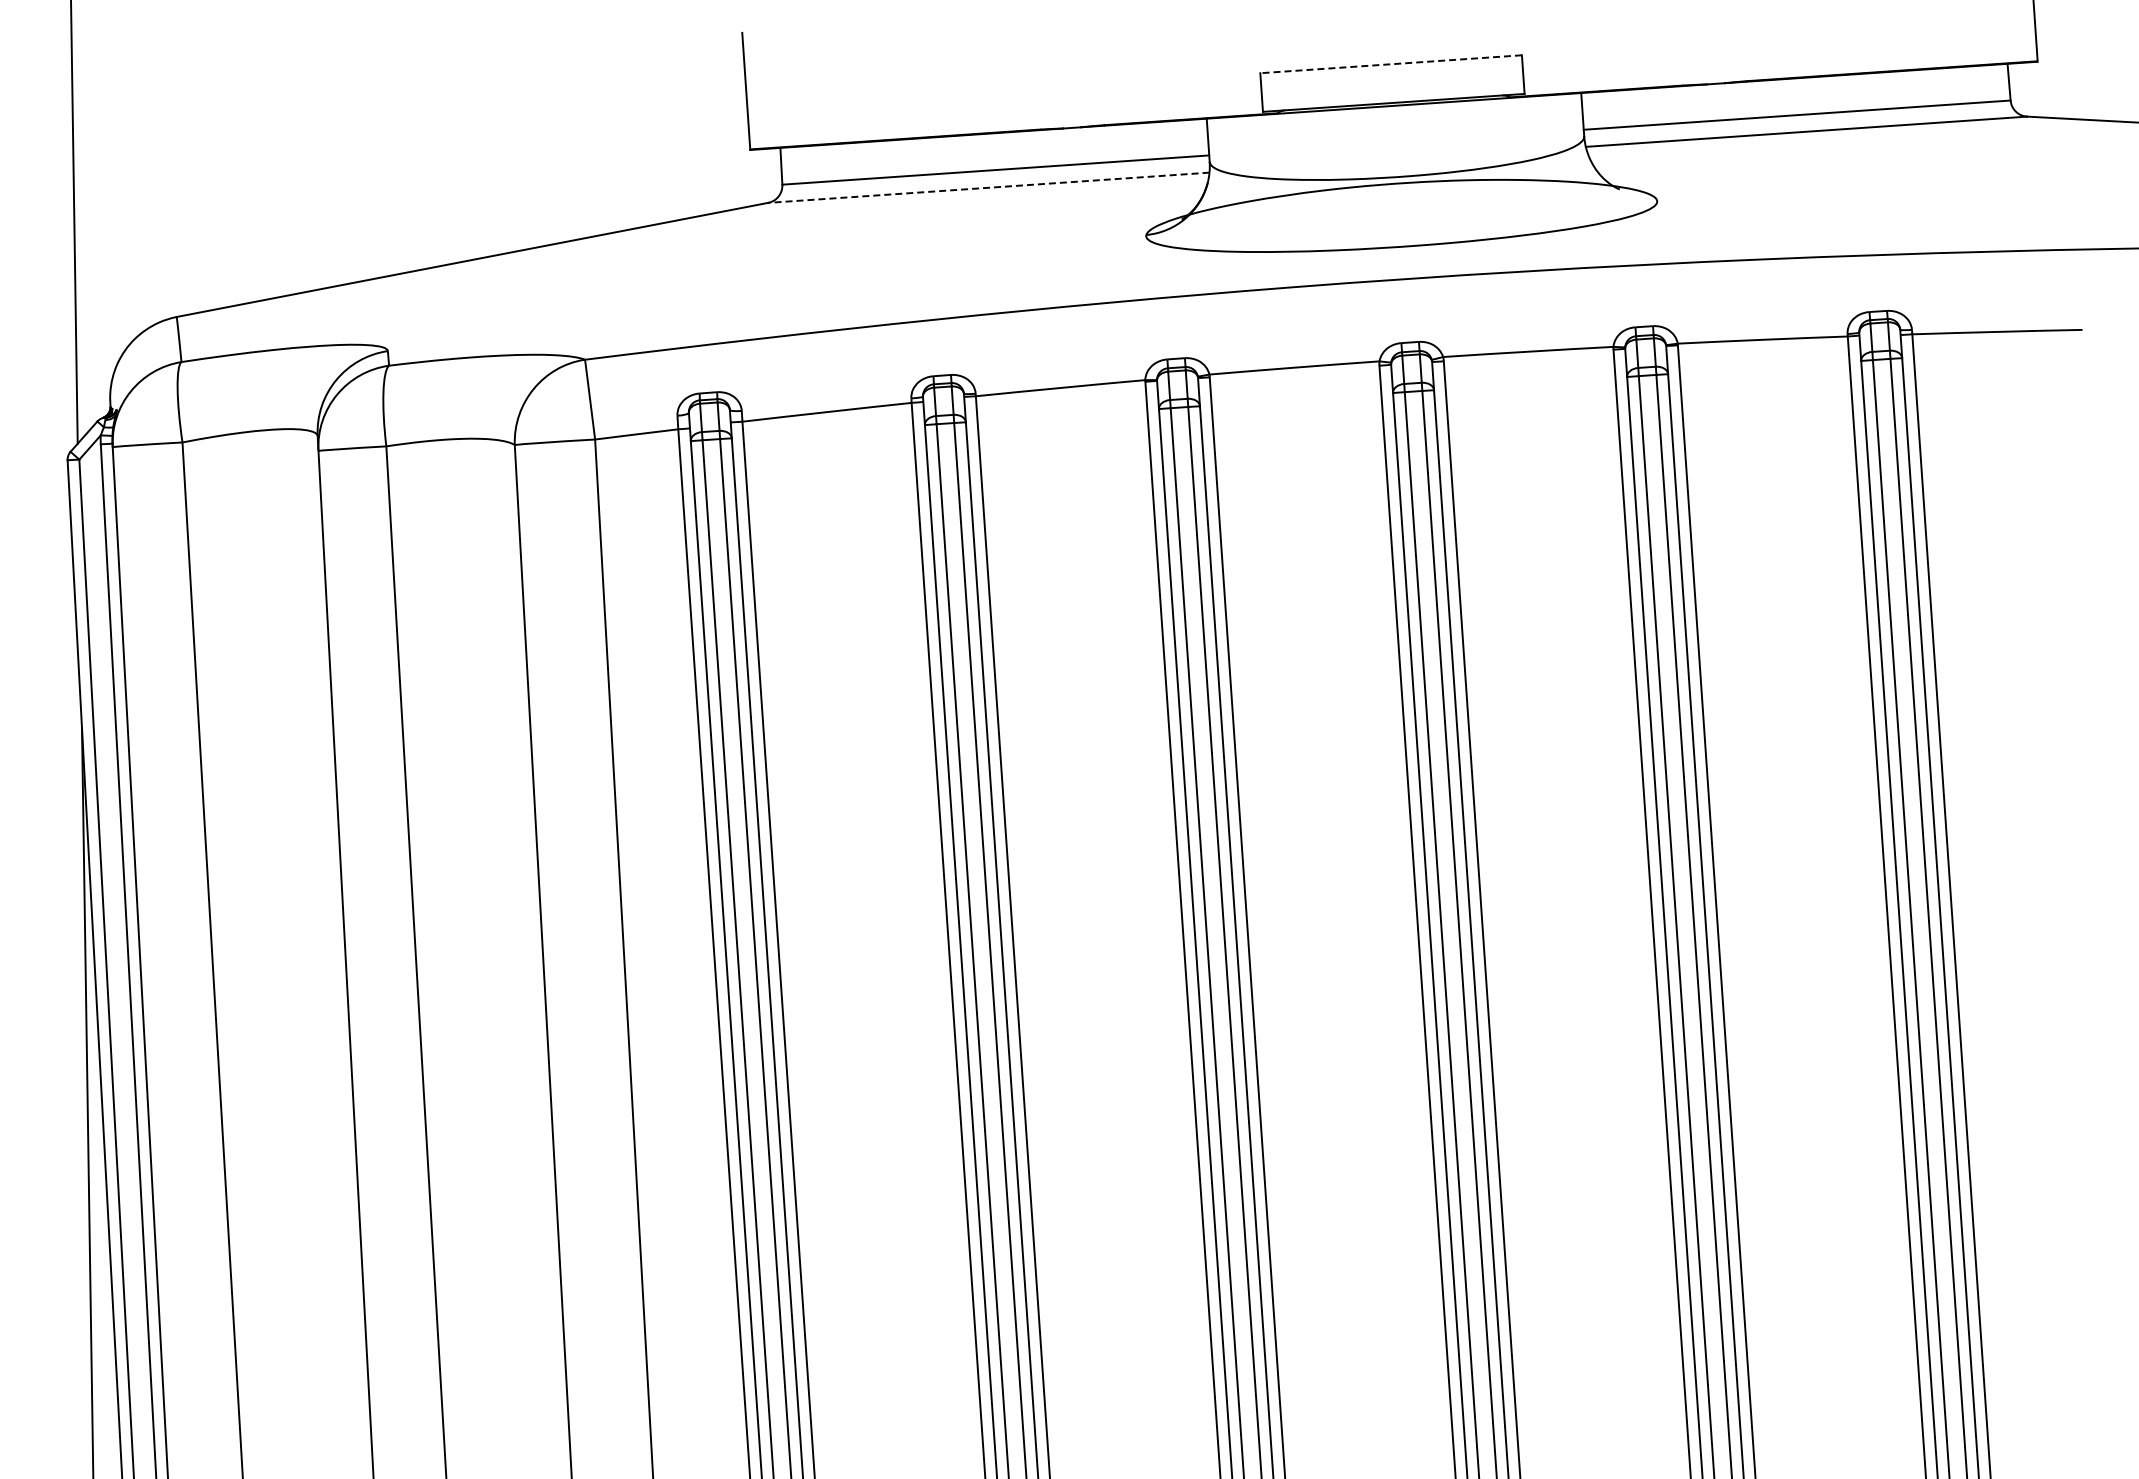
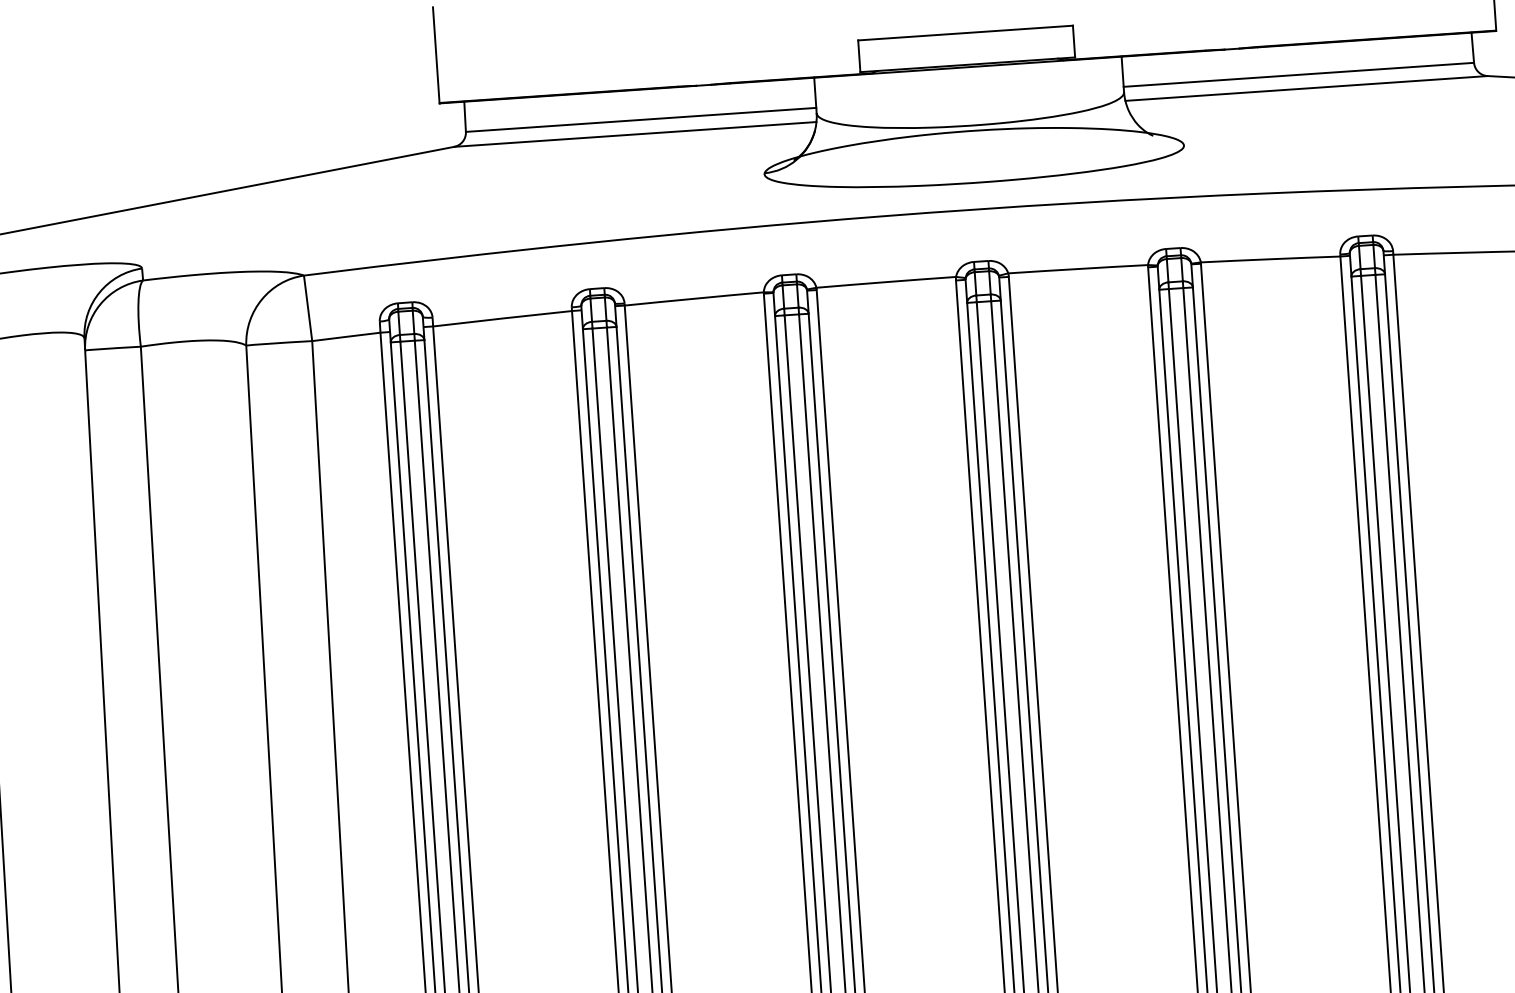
line: (1390, 64) -> (965, 33), dashed -> solid
line: (988, 187) -> (635, 134), dashed -> solid

